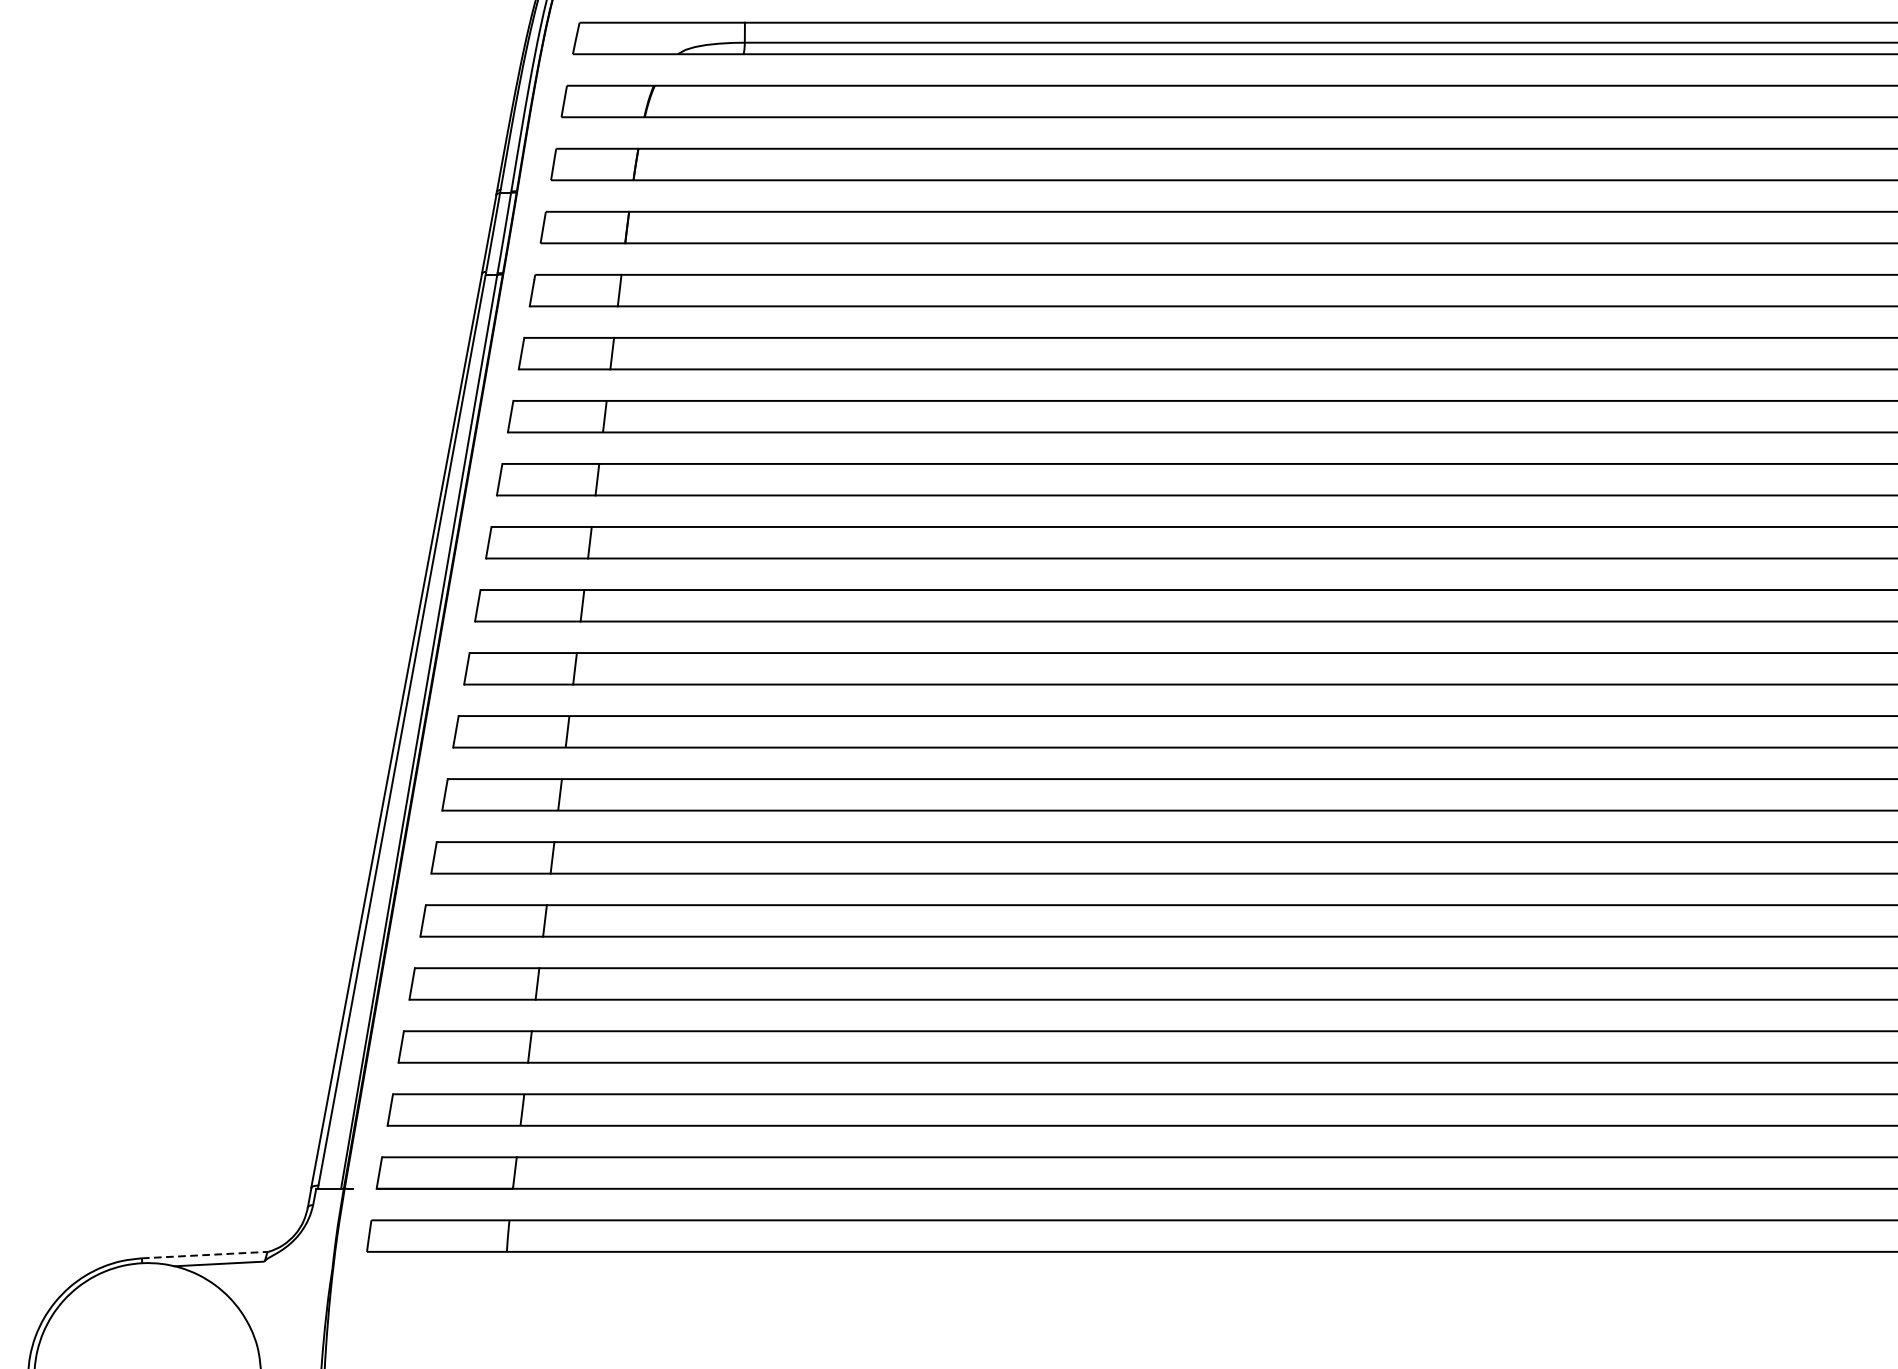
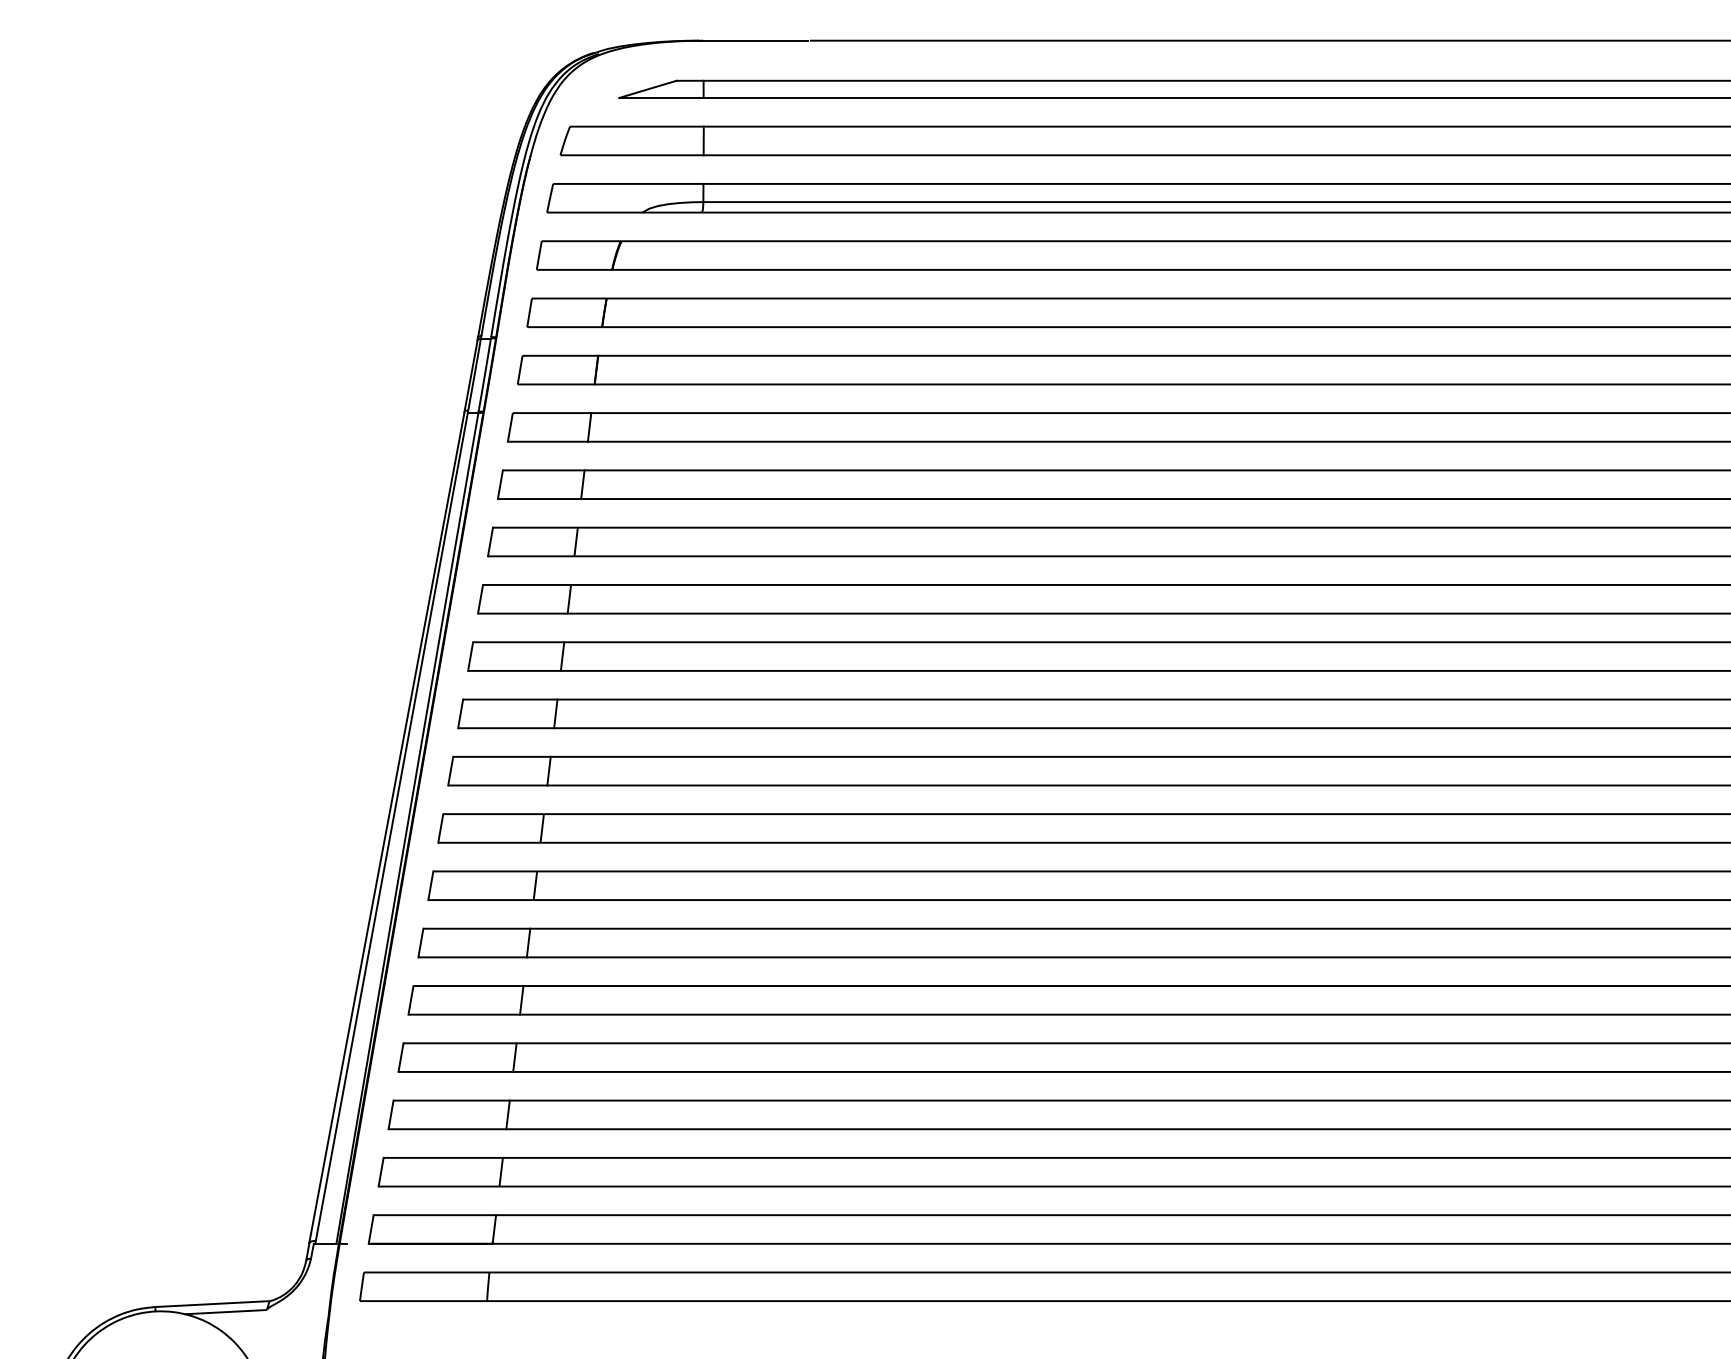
line: (204, 1255) -> (212, 1304), dashed -> solid

